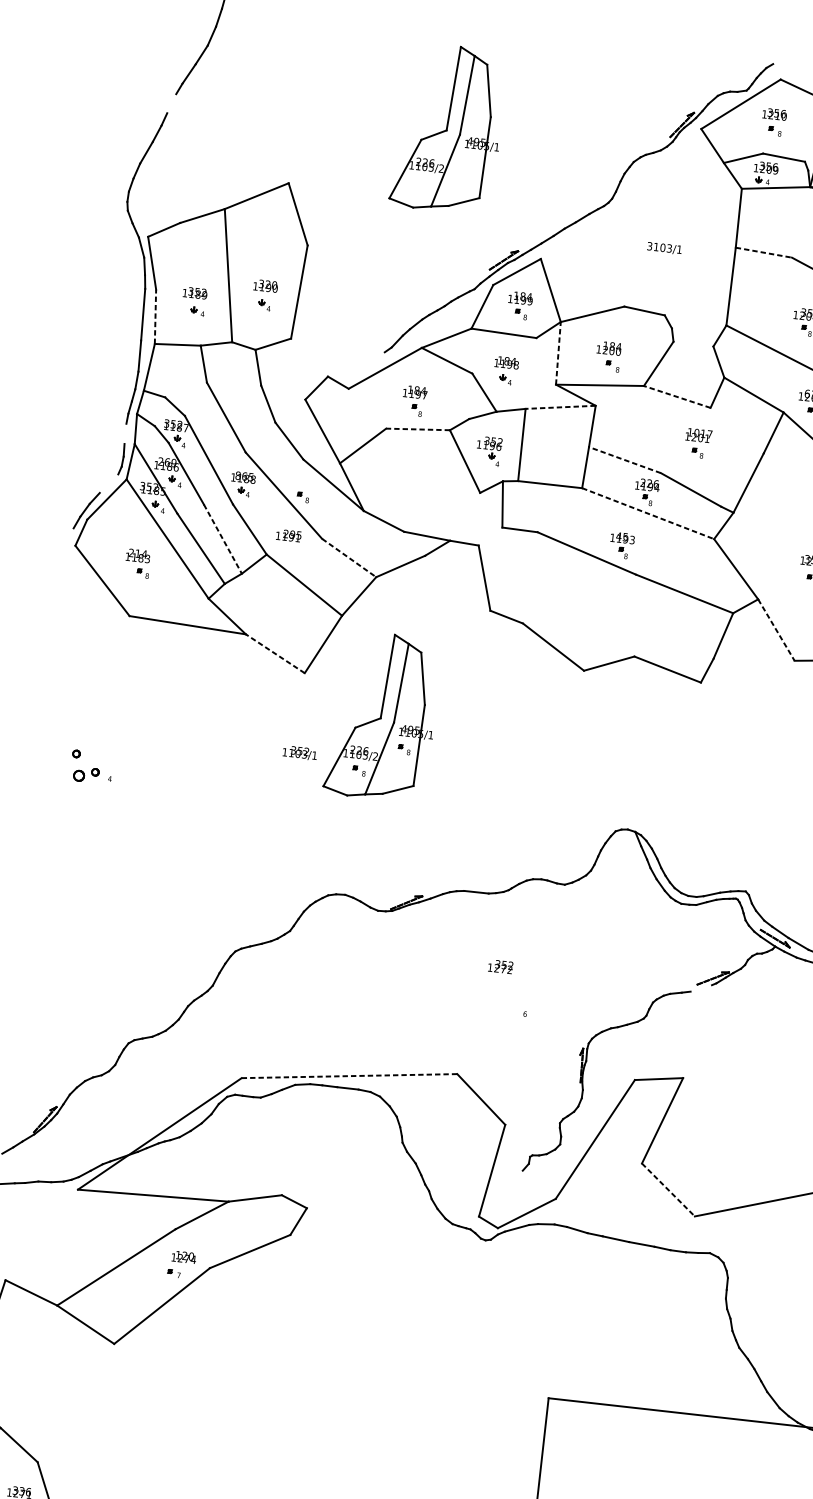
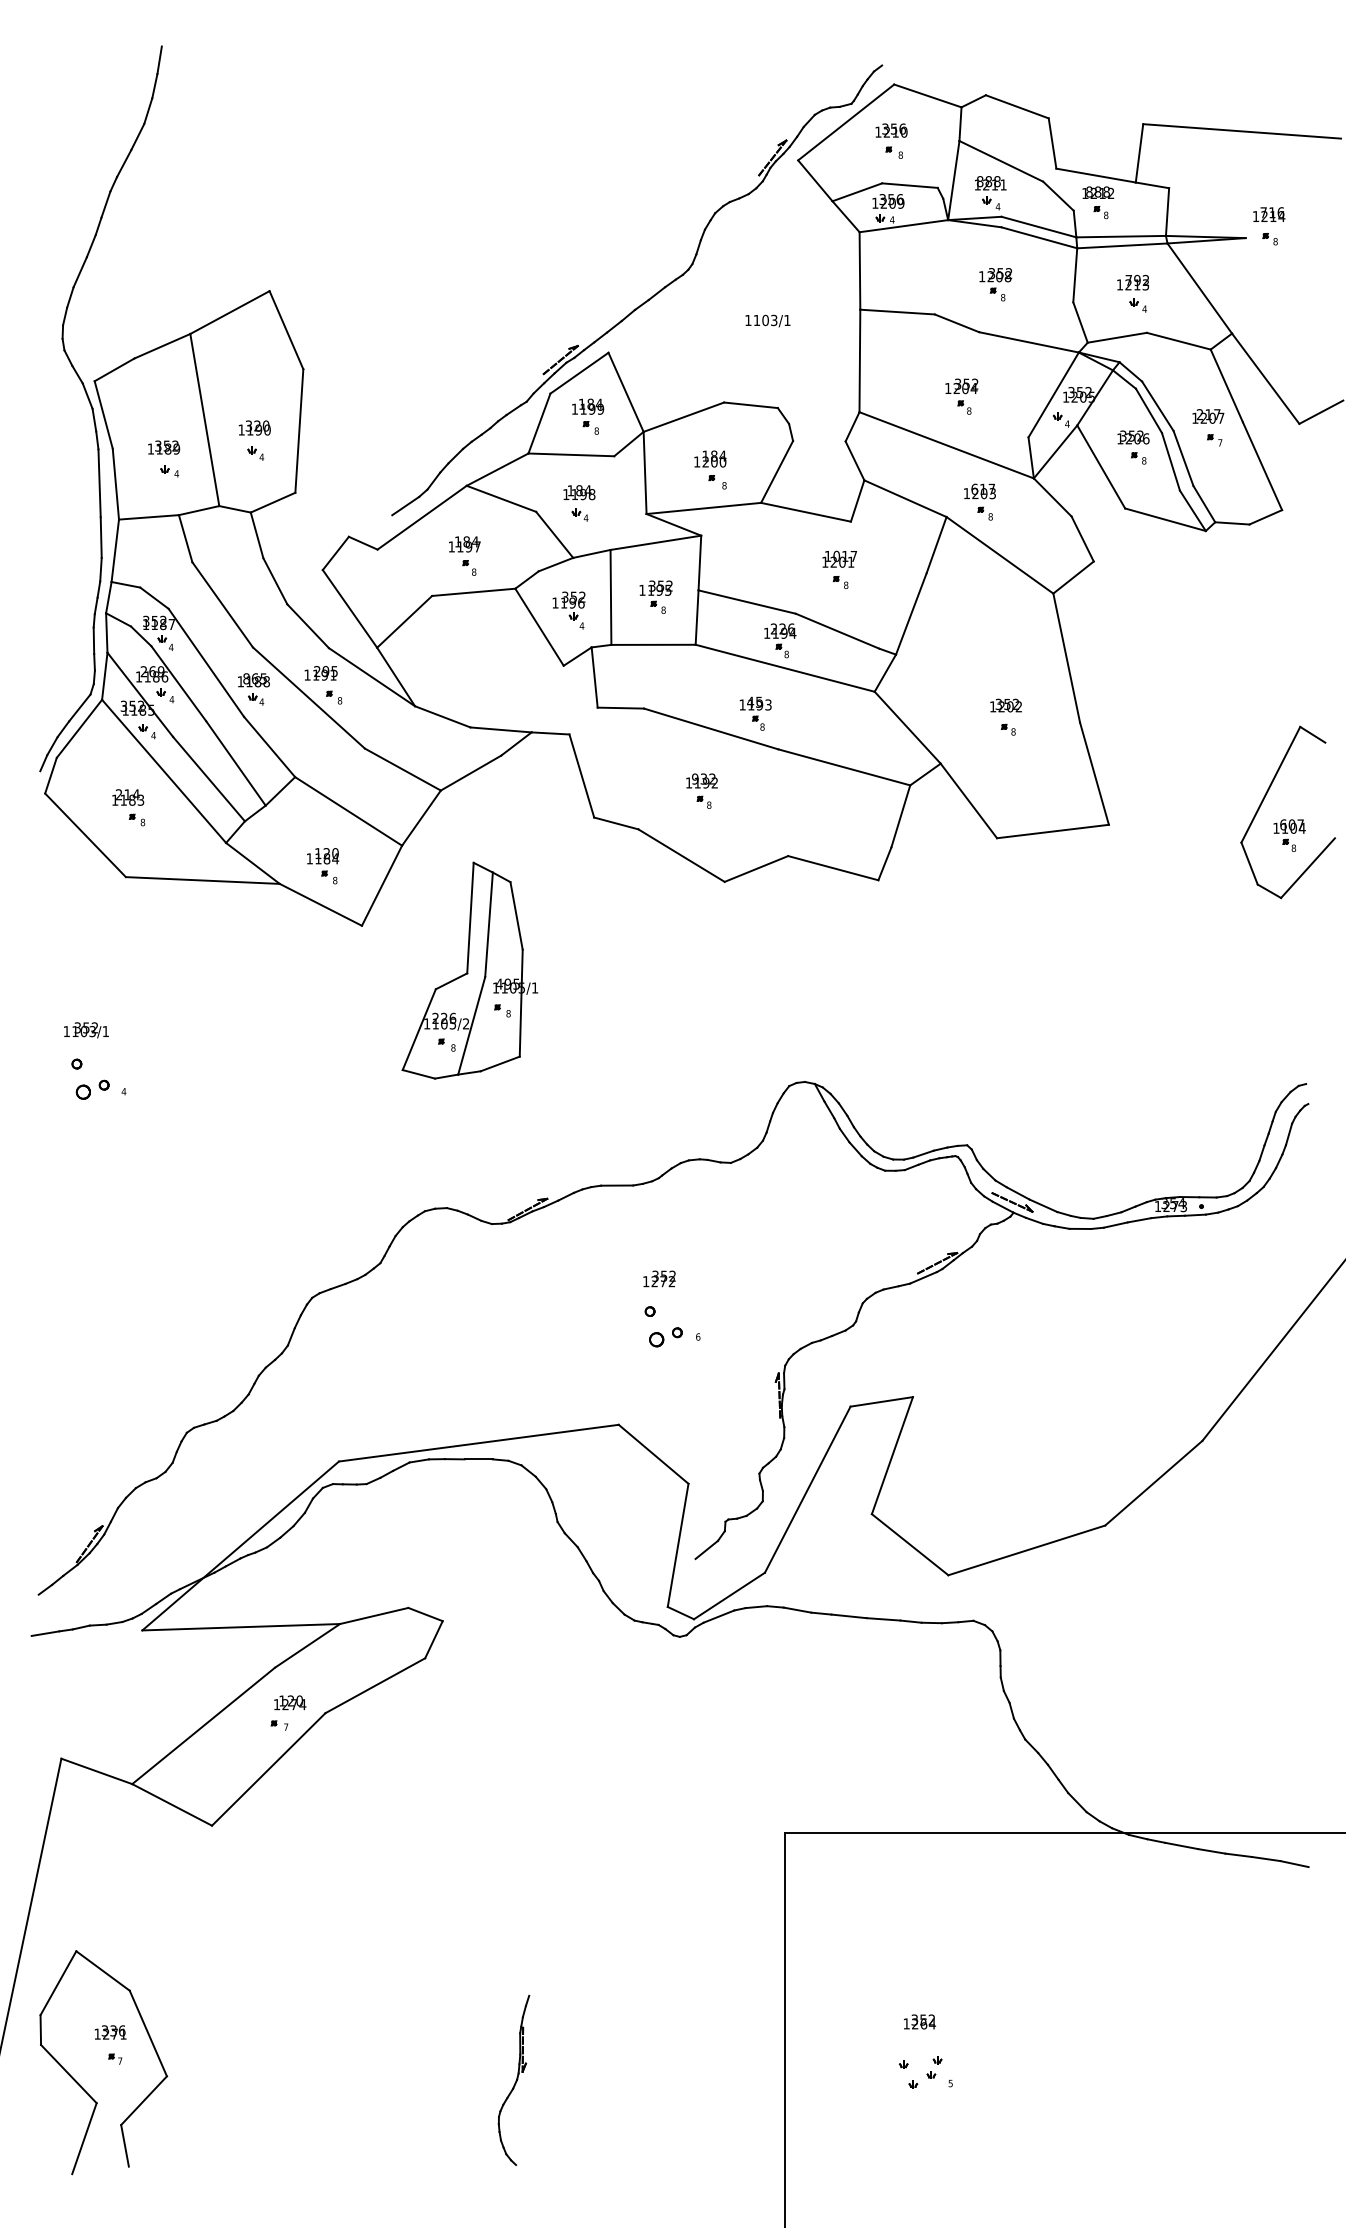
line: (171, 103) -> (105, 204), added
part: (448, 128) -> (469, 196), removed
text: (649, 246) -> (748, 320), 3103/1 -> 1103/1
line: (764, 253) -> (898, 312), dashed -> solid
line: (155, 317) -> (115, 484), dashed -> solid
line: (558, 353) -> (645, 472), dashed -> solid
line: (373, 357) -> (405, 505), added
line: (677, 397) -> (806, 512), dashed -> solid
line: (560, 407) -> (655, 542), dashed -> solid
line: (417, 429) -> (473, 592), dashed -> solid
line: (125, 433) -> (93, 640), added
part: (555, 448) -> (655, 596), added
line: (624, 459) -> (746, 601), dashed -> solid
line: (108, 483) -> (79, 707), added
line: (648, 513) -> (785, 668), dashed -> solid
text: (288, 535) -> (320, 673), moved
line: (222, 539) -> (235, 763), dashed -> solid
line: (349, 558) -> (403, 769), dashed -> solid
part: (574, 599) -> (701, 790), added
part: (280, 624) -> (323, 866), added
line: (776, 629) -> (968, 800), dashed -> solid
line: (275, 653) -> (320, 904), dashed -> solid
text: (300, 753) -> (86, 1030), moved
line: (701, 988) -> (923, 1277), added
part: (496, 1007) -> (659, 1332), added
line: (349, 1076) -> (479, 1443), dashed -> solid
line: (513, 1176) -> (706, 1549), added
line: (668, 1189) -> (910, 1544), dashed -> solid

